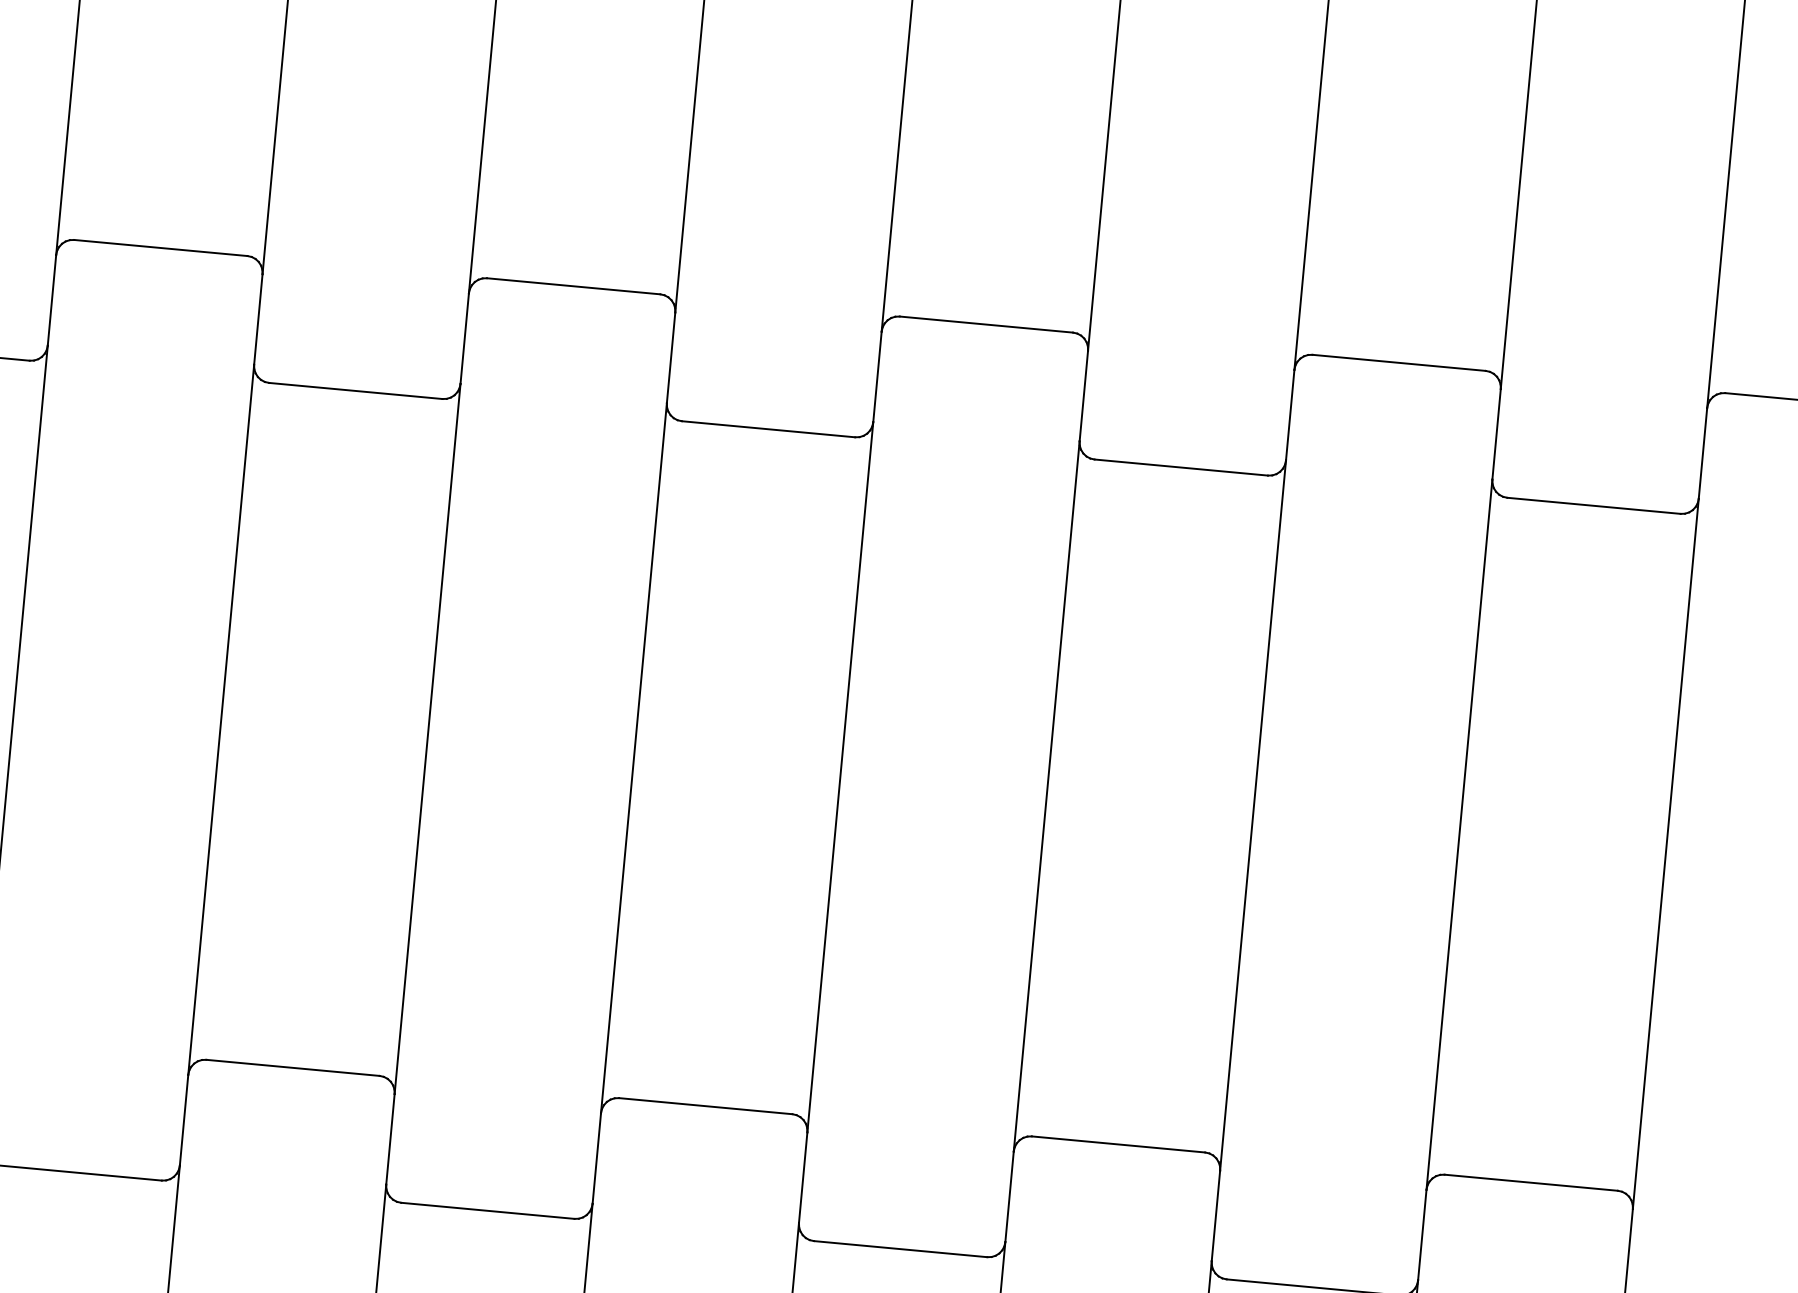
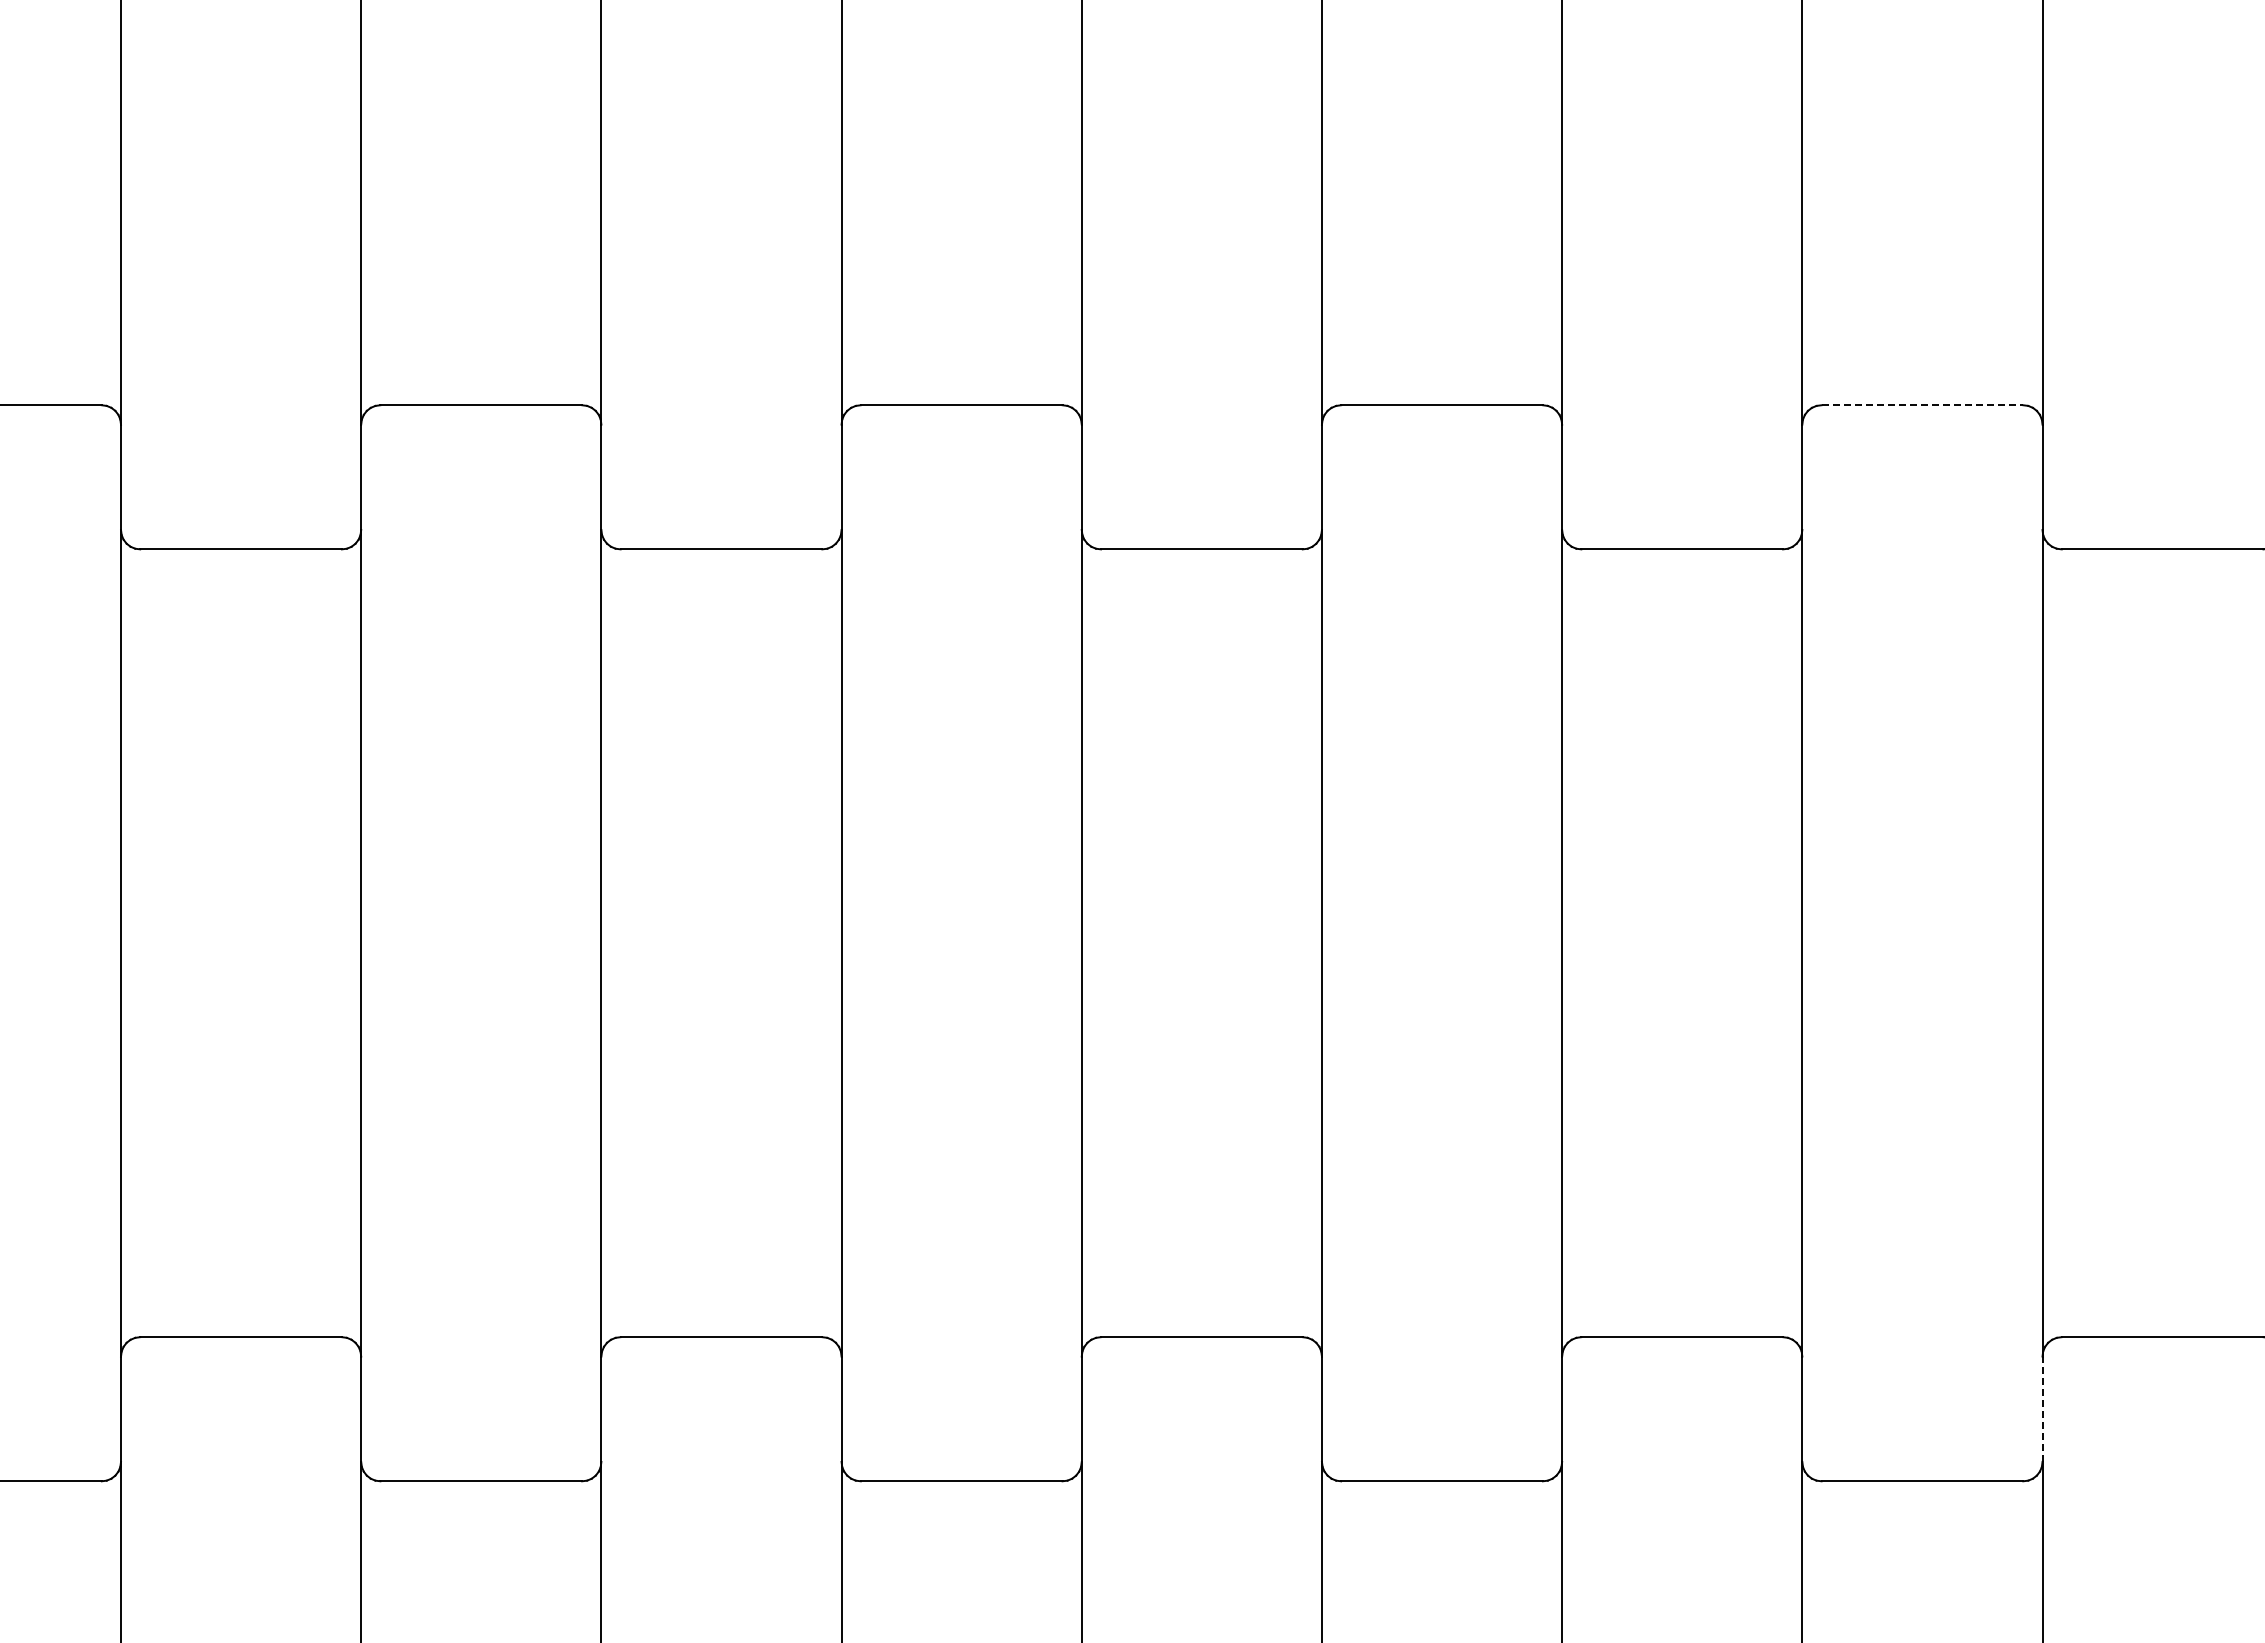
line: (1399, 363) -> (1922, 405), solid -> dashed
line: (1422, 1235) -> (2042, 1409), solid -> dashed

